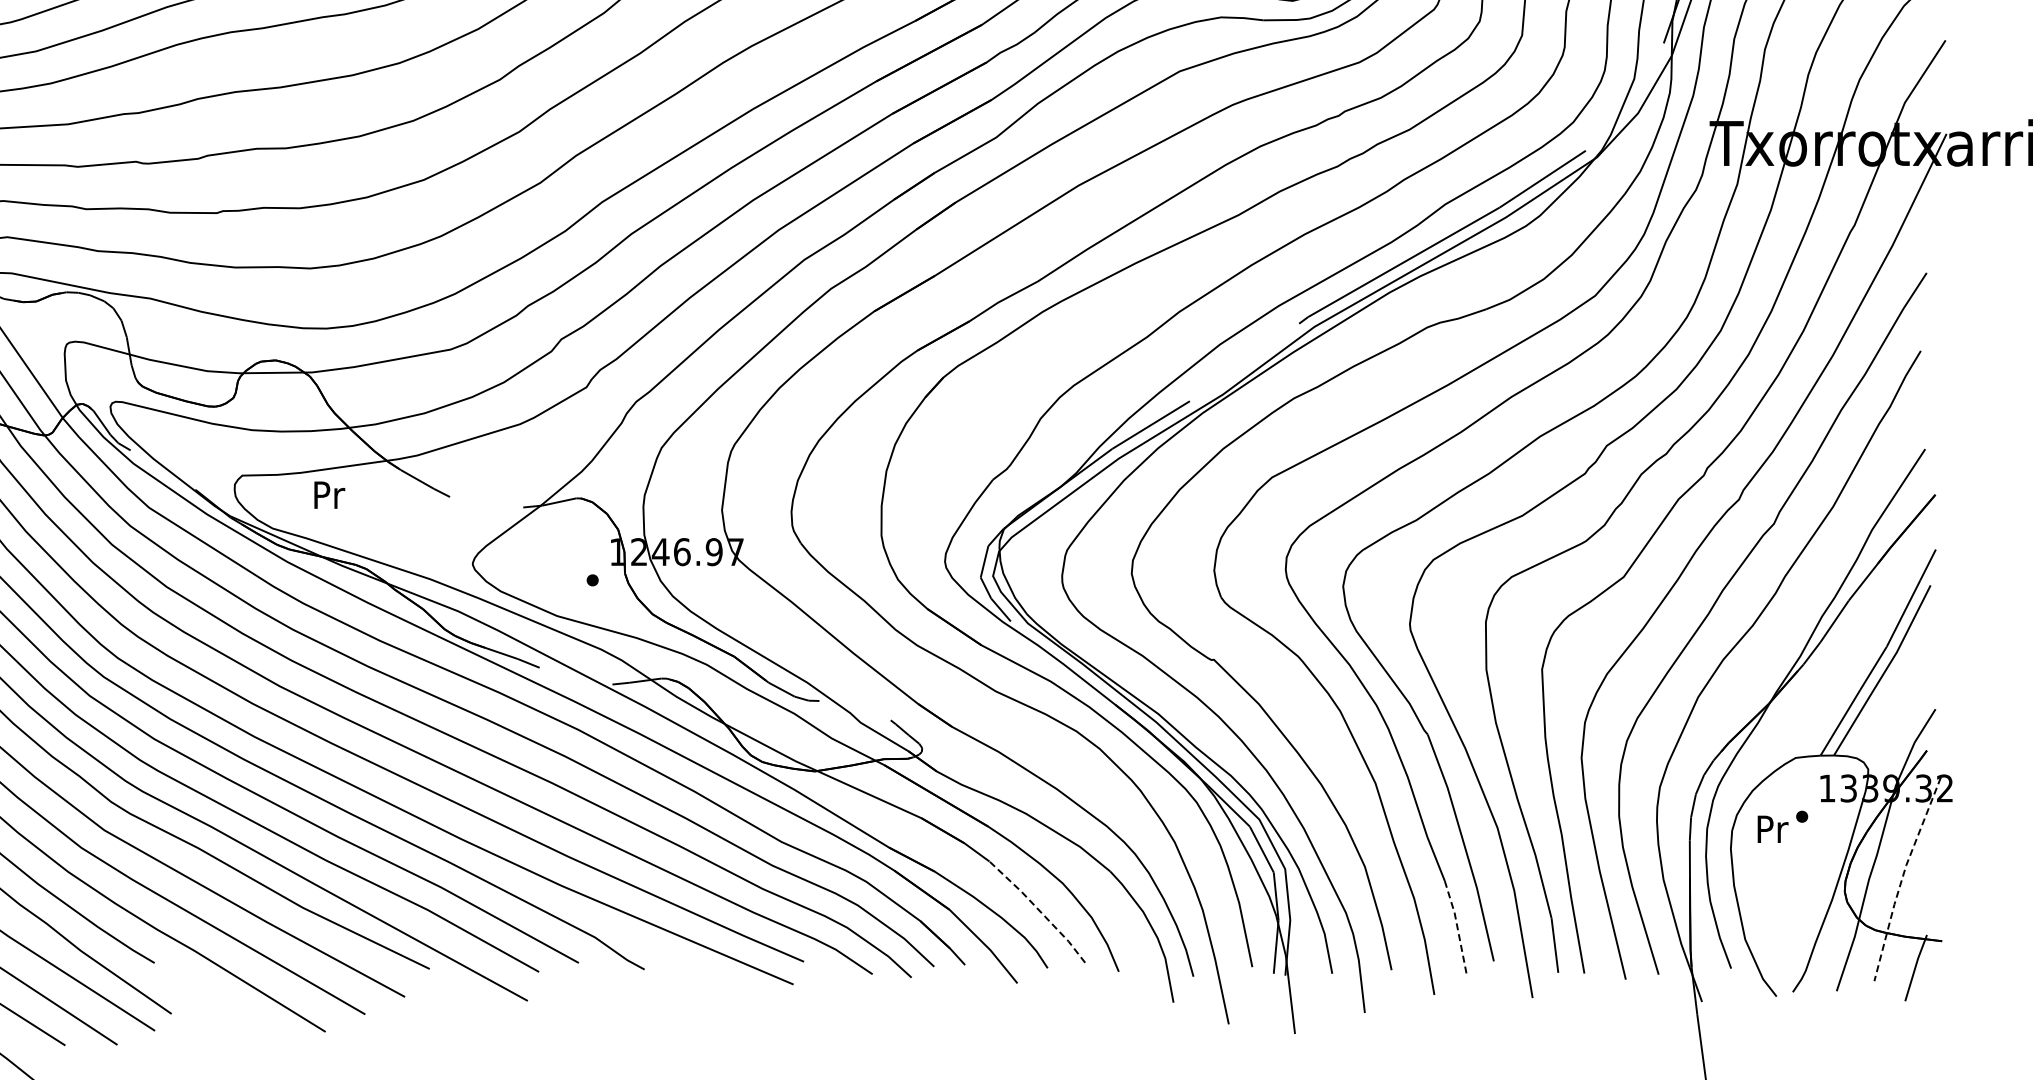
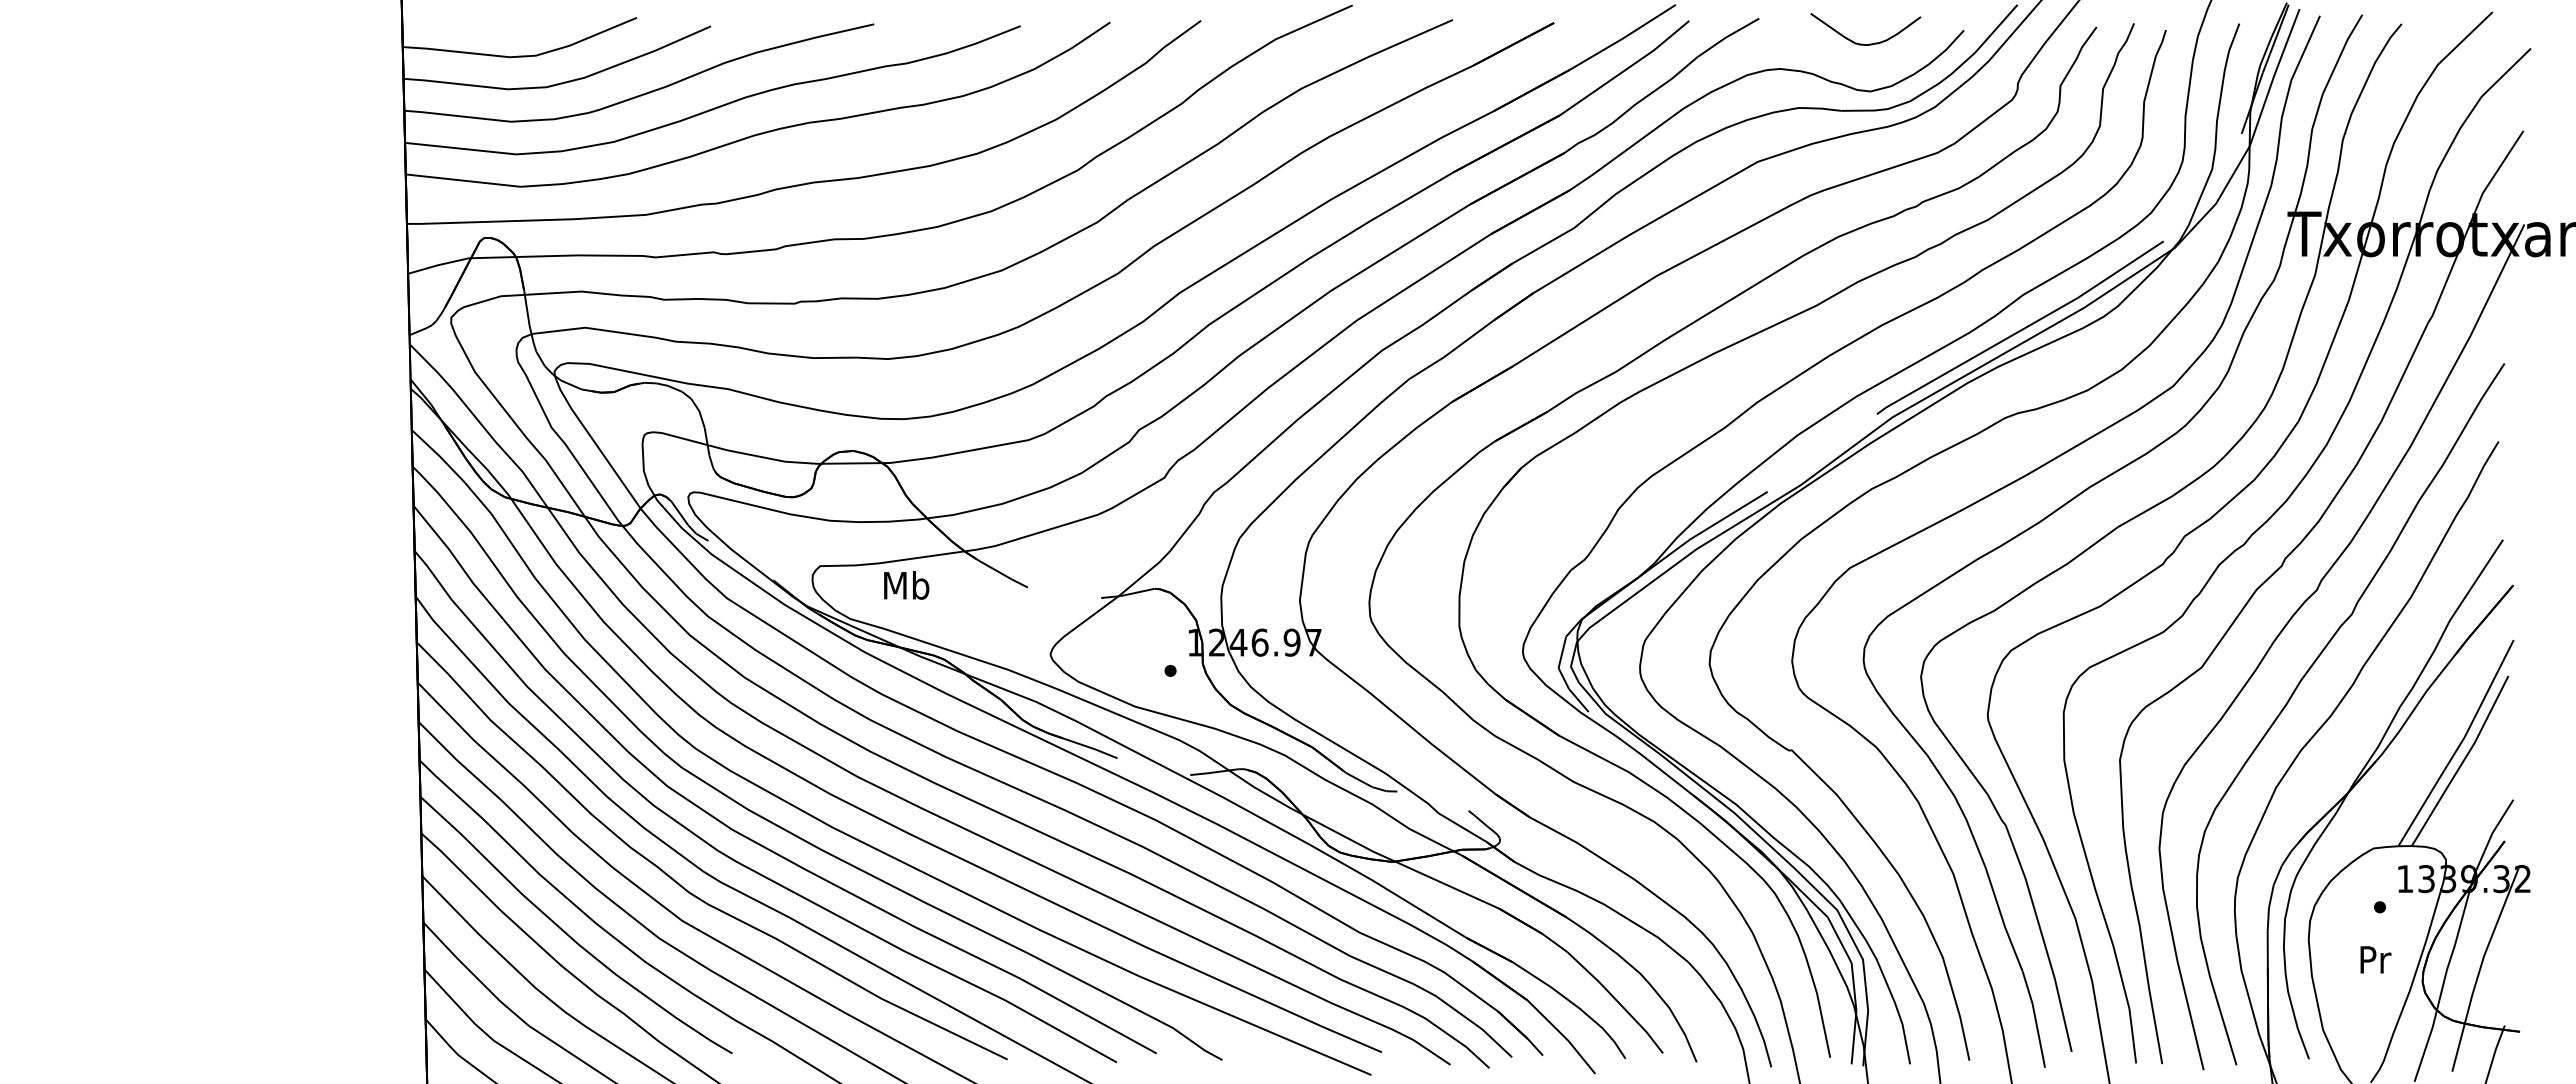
text: (328, 494) -> (906, 585), Pr -> Mb
text: (1772, 828) -> (2375, 959), moved
line: (1902, 877) -> (2480, 968), dashed -> solid
line: (1039, 910) -> (1617, 1001), dashed -> solid
line: (1457, 928) -> (2035, 1019), dashed -> solid

